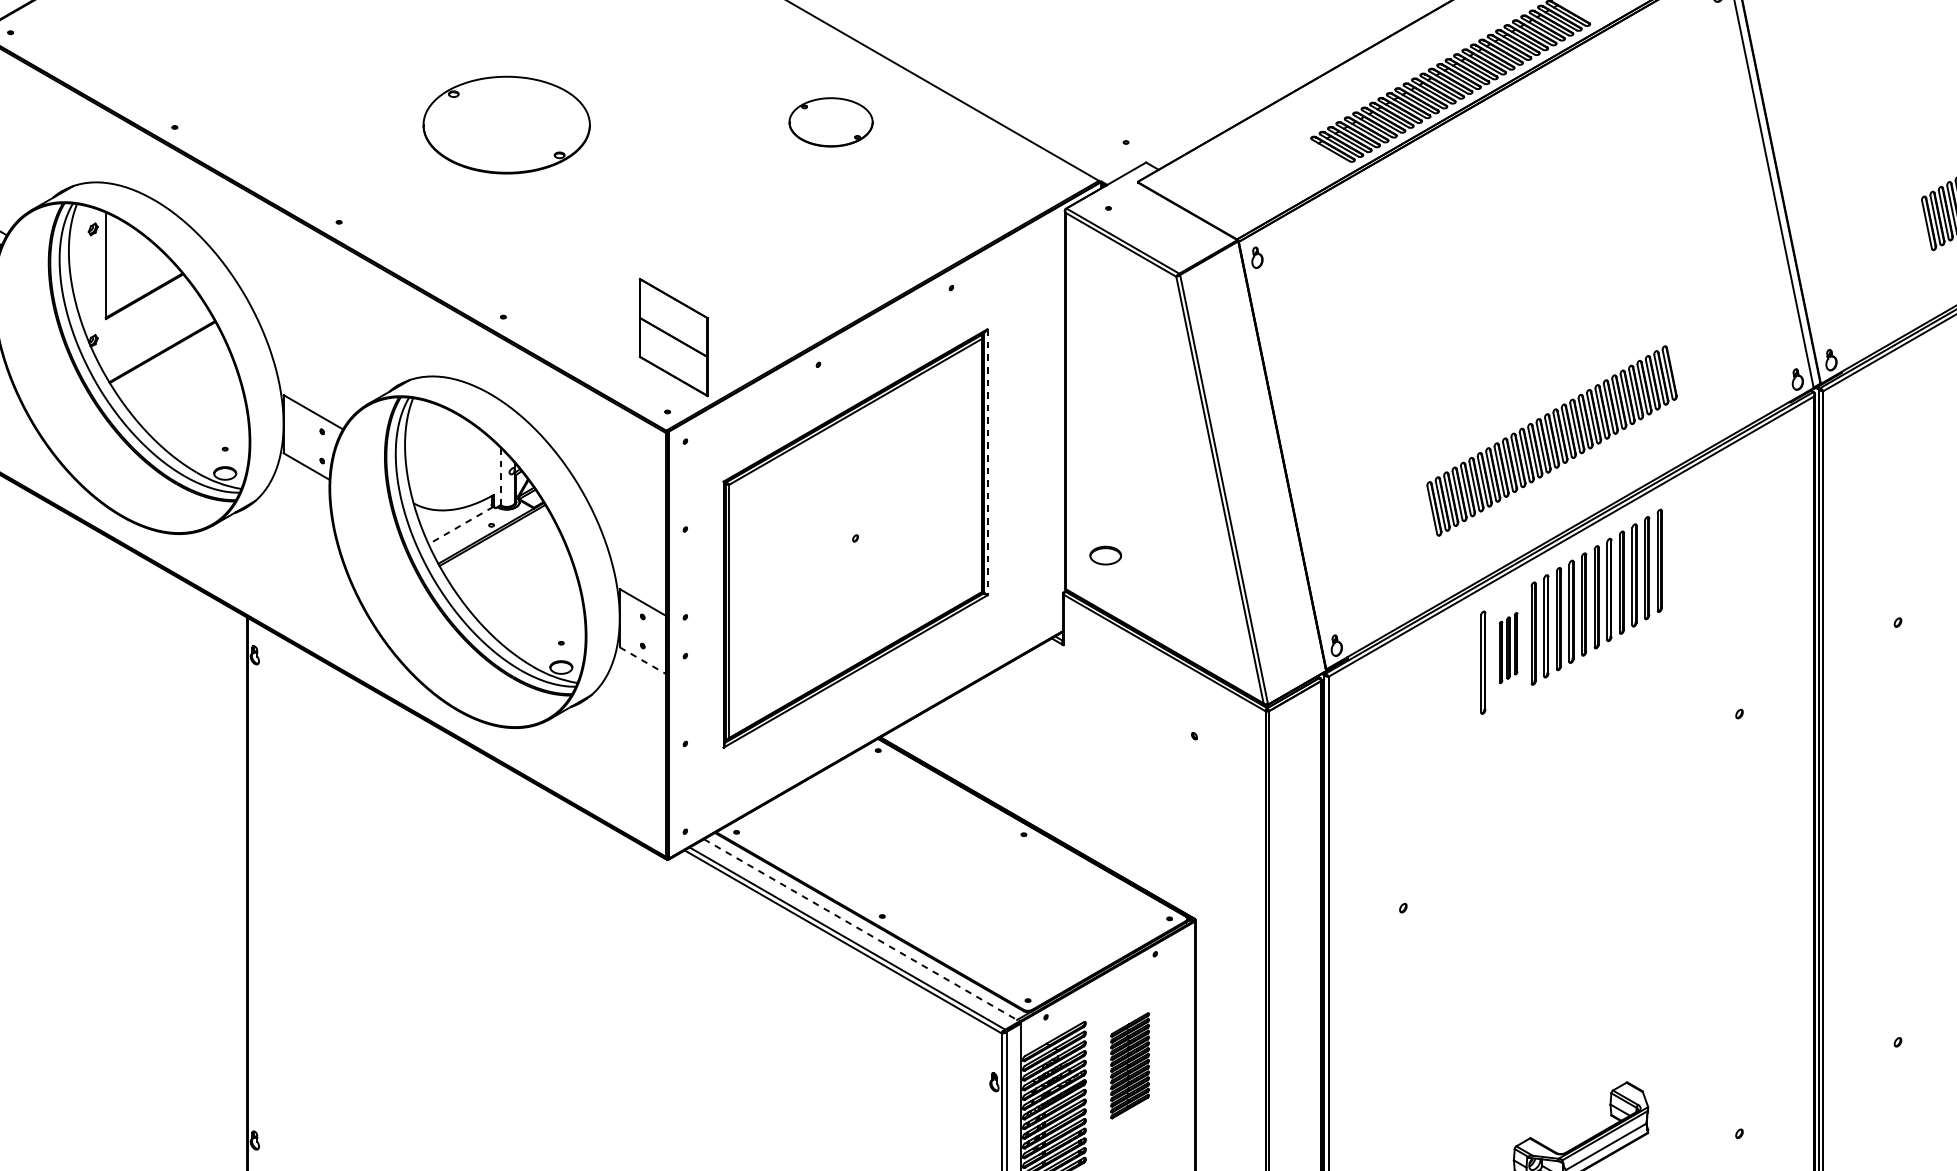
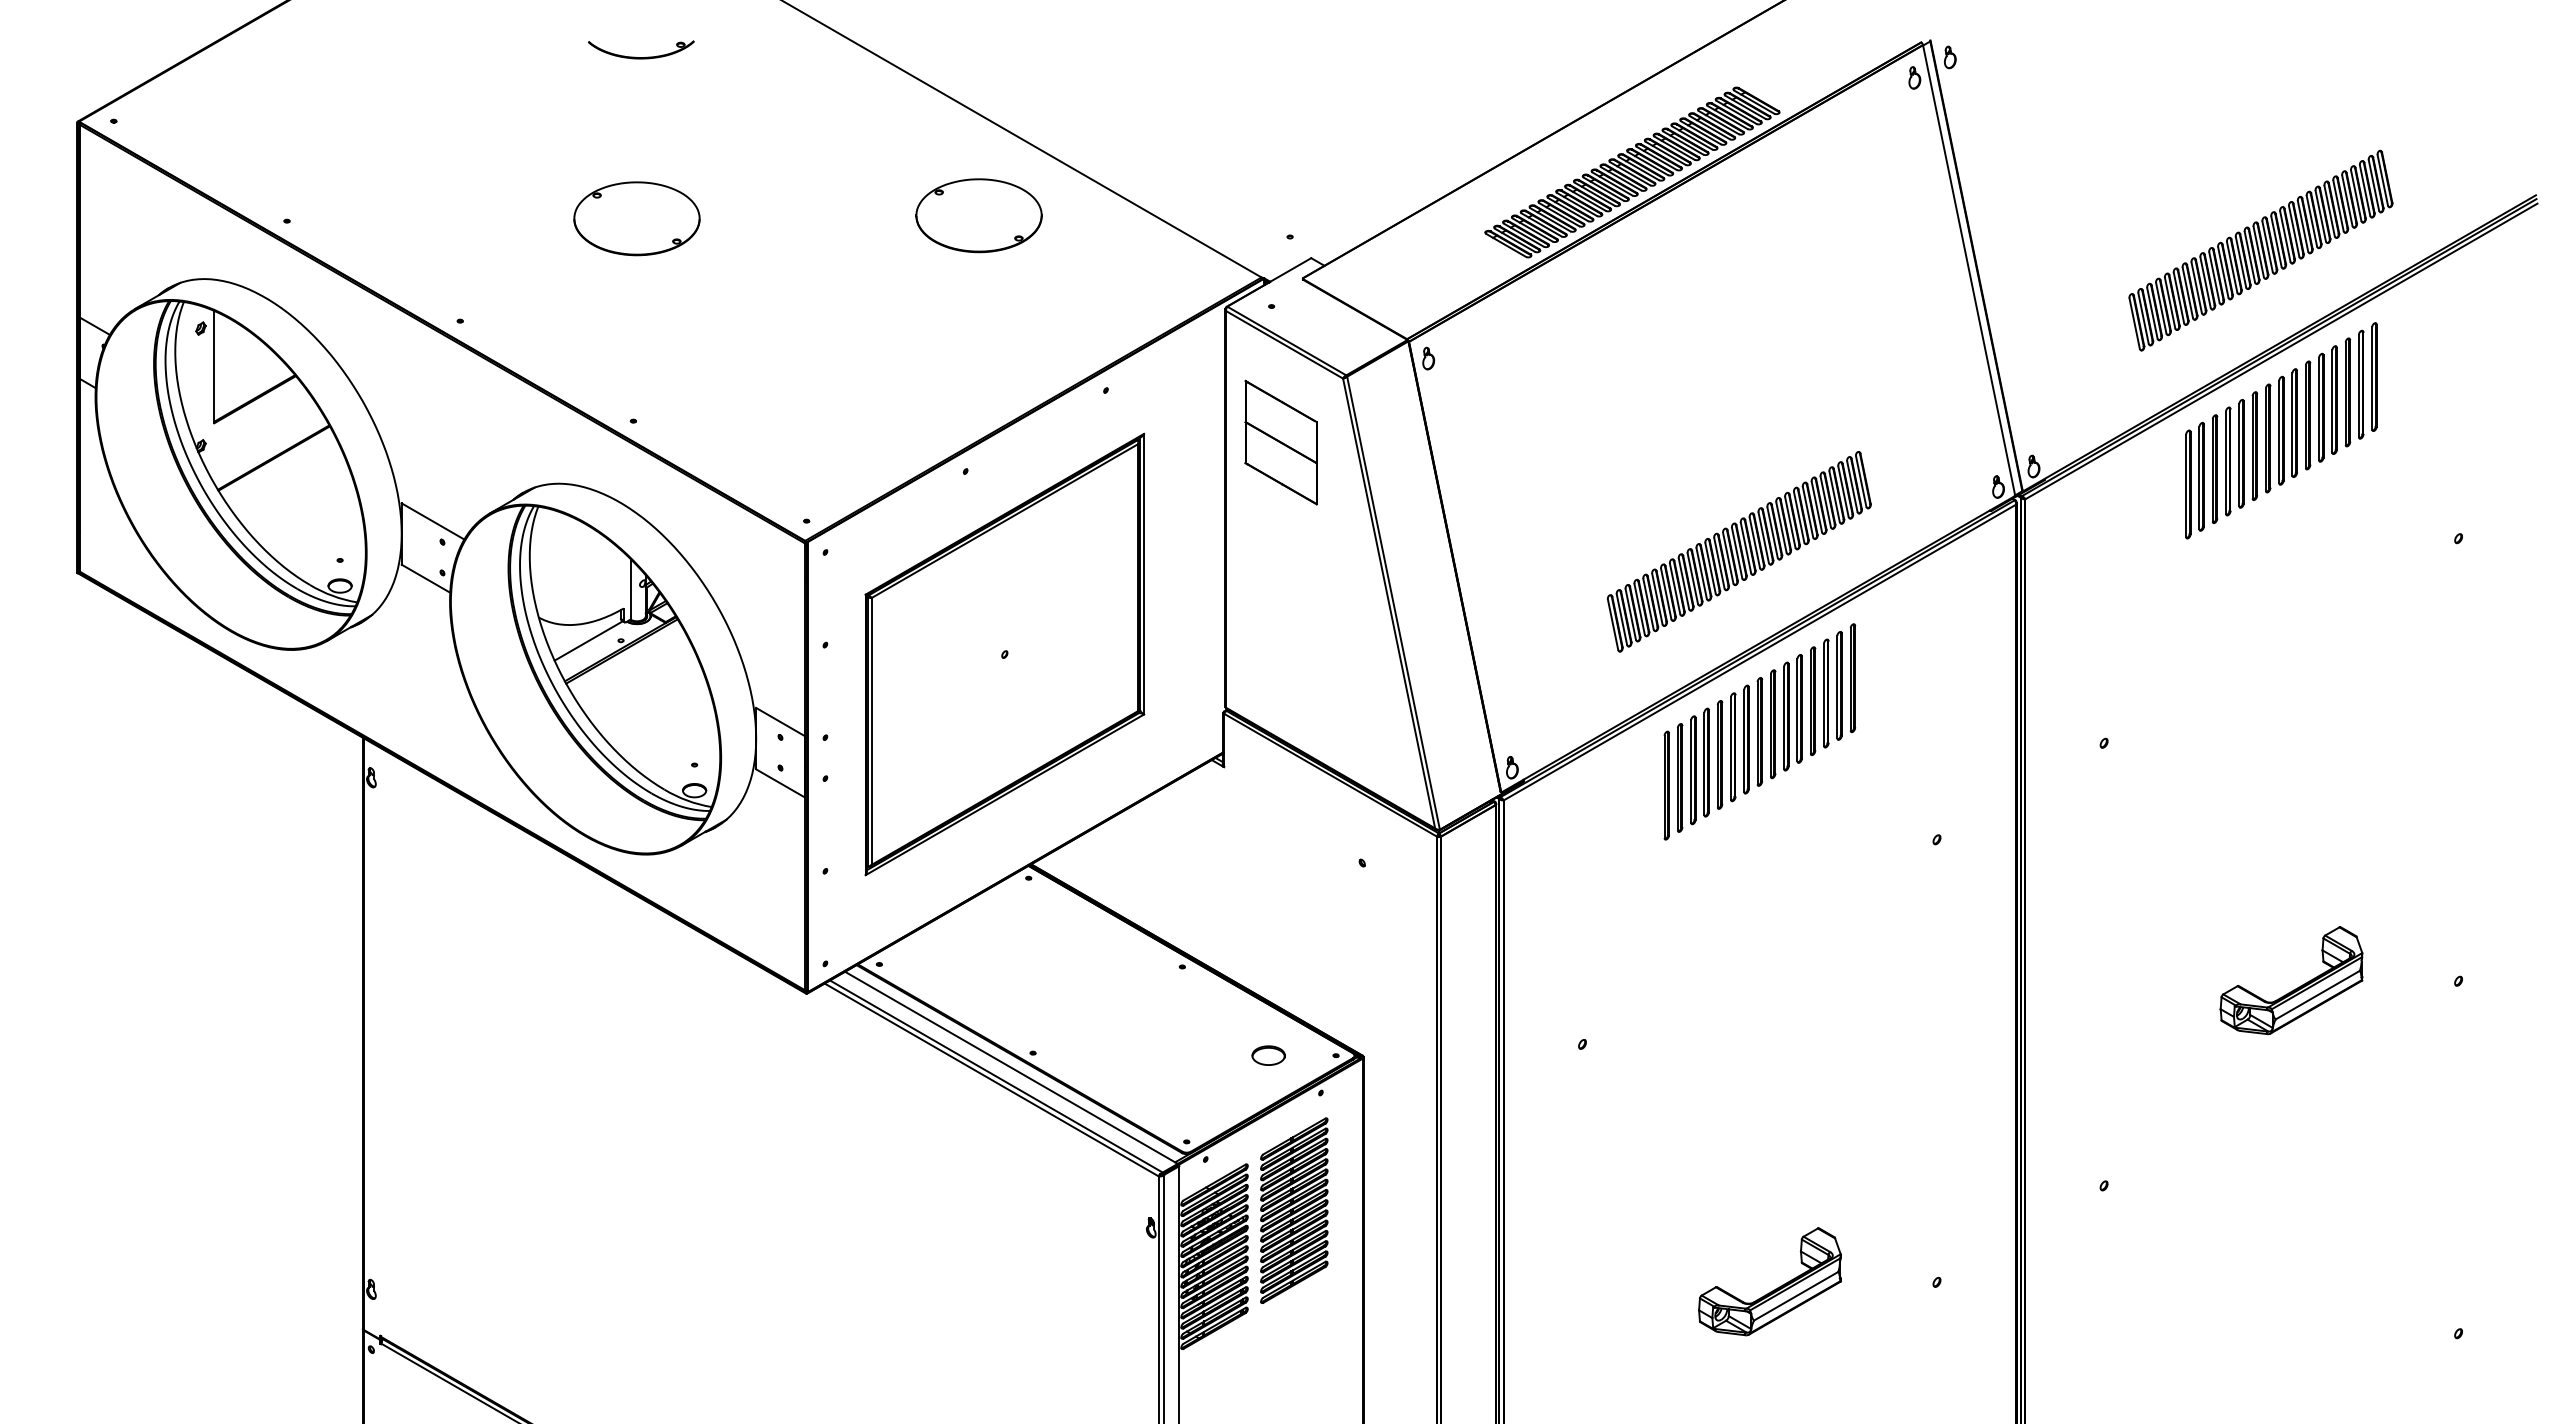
part: (830, 122) -> (978, 215), size x1.43
part: (506, 124) -> (636, 218), size x0.71
part: (673, 337) -> (1280, 442), moved
line: (987, 462) -> (1144, 574), dashed -> solid
line: (500, 475) -> (630, 588), dashed -> solid
line: (460, 526) -> (588, 641), dashed -> solid
part: (1105, 555) -> (1268, 1055), moved
part: (1508, 647) -> (1693, 769), size x1.67
line: (642, 660) -> (780, 783), dashed -> solid
line: (861, 930) -> (1011, 1068), dashed -> solid
part: (1130, 1065) -> (1294, 1210), size x1.67

